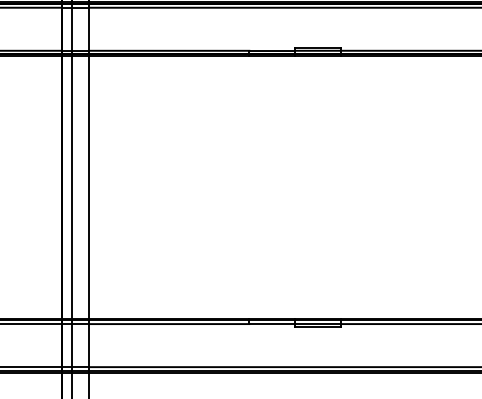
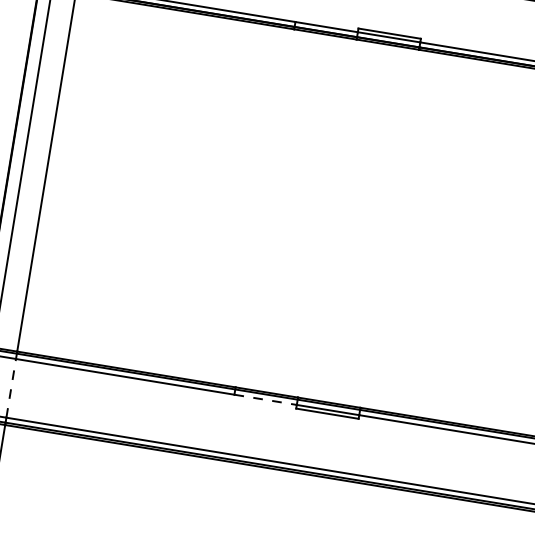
line: (272, 324) -> (265, 400), solid -> dashed
line: (89, 345) -> (11, 388), solid -> dashed

